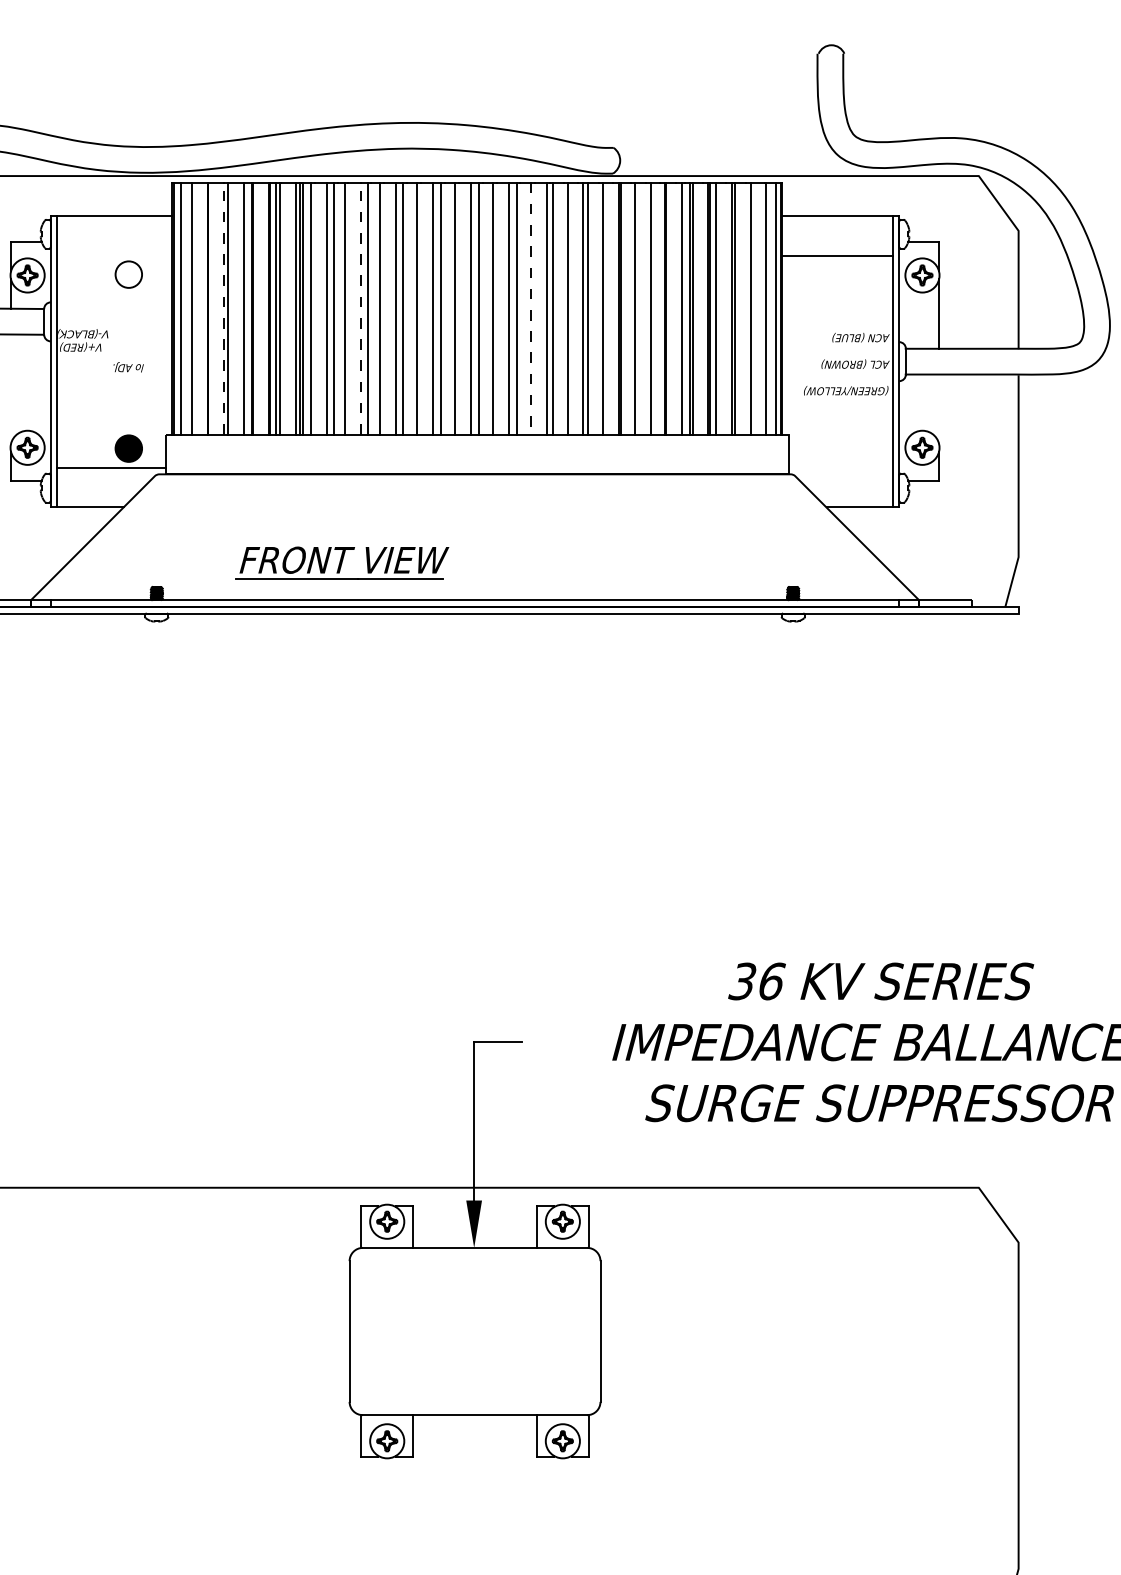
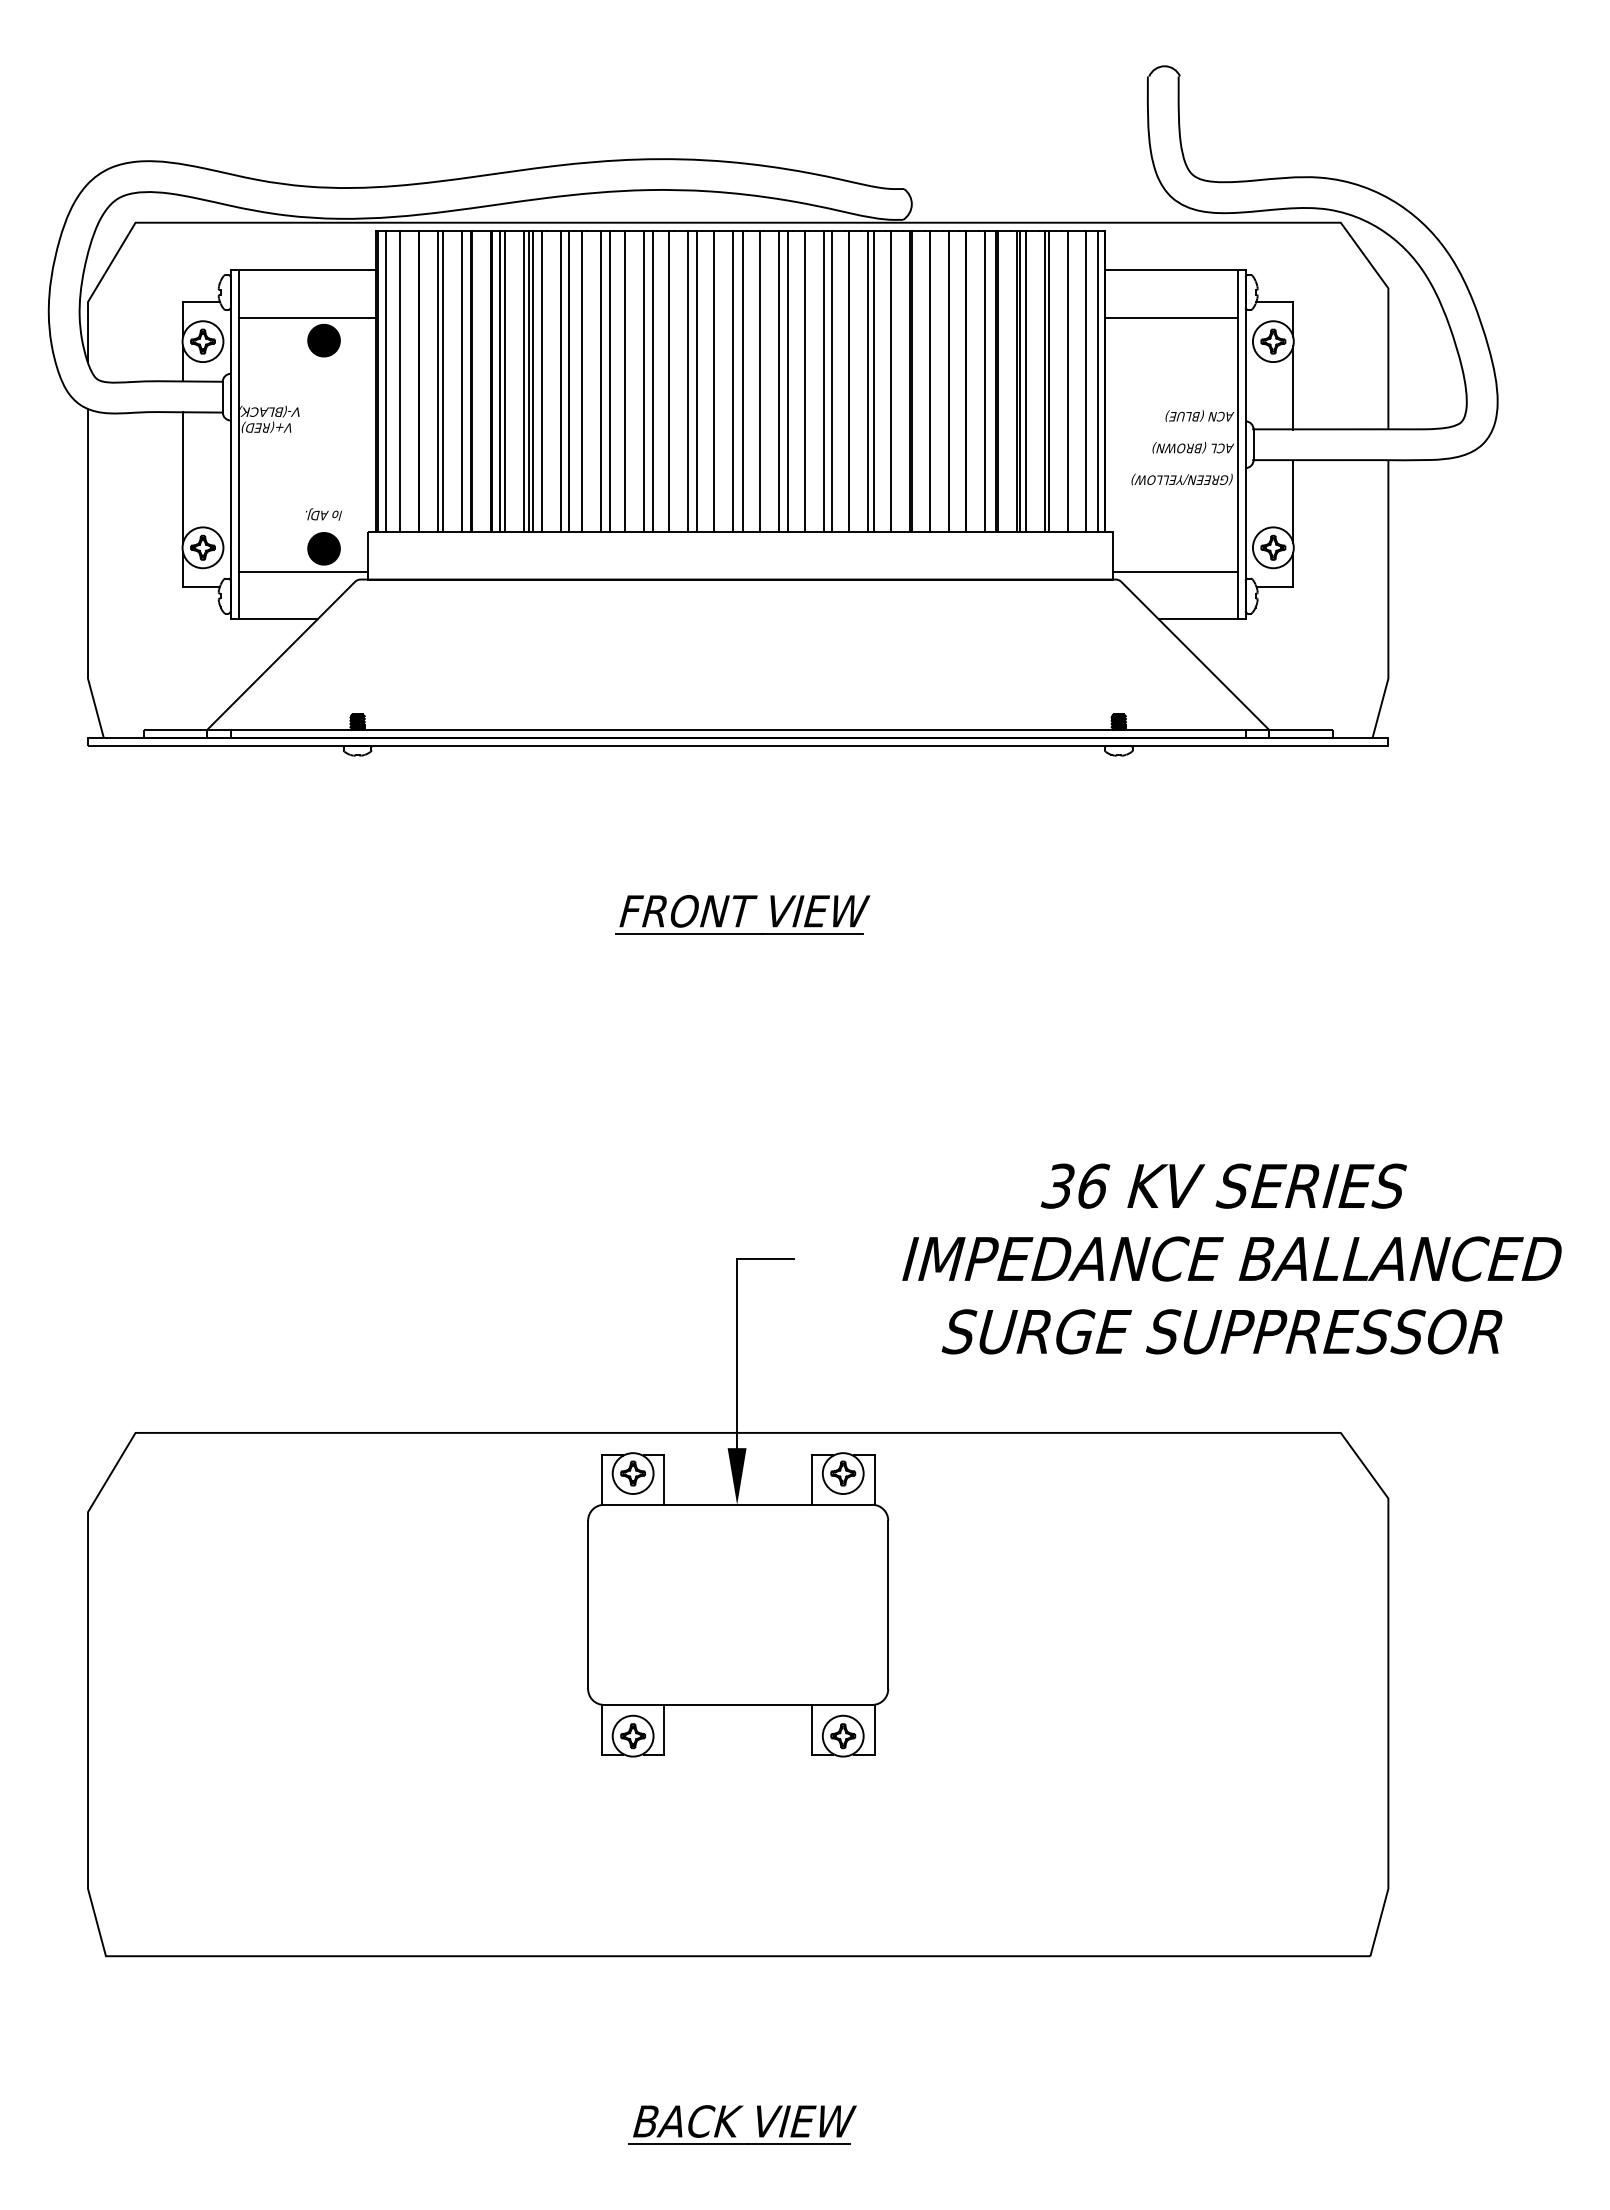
line: (114, 255) -> (306, 317), added
fill: (128, 274) -> (323, 340), added
line: (223, 308) -> (437, 381), dashed -> solid
line: (360, 308) -> (601, 381), dashed -> solid
line: (531, 308) -> (805, 381), dashed -> solid
text: (128, 367) -> (323, 514), moved
line: (11, 389) -> (183, 477), added
line: (939, 409) -> (1293, 501), added
line: (840, 467) -> (1175, 571), added
part: (342, 562) -> (742, 914), moved

